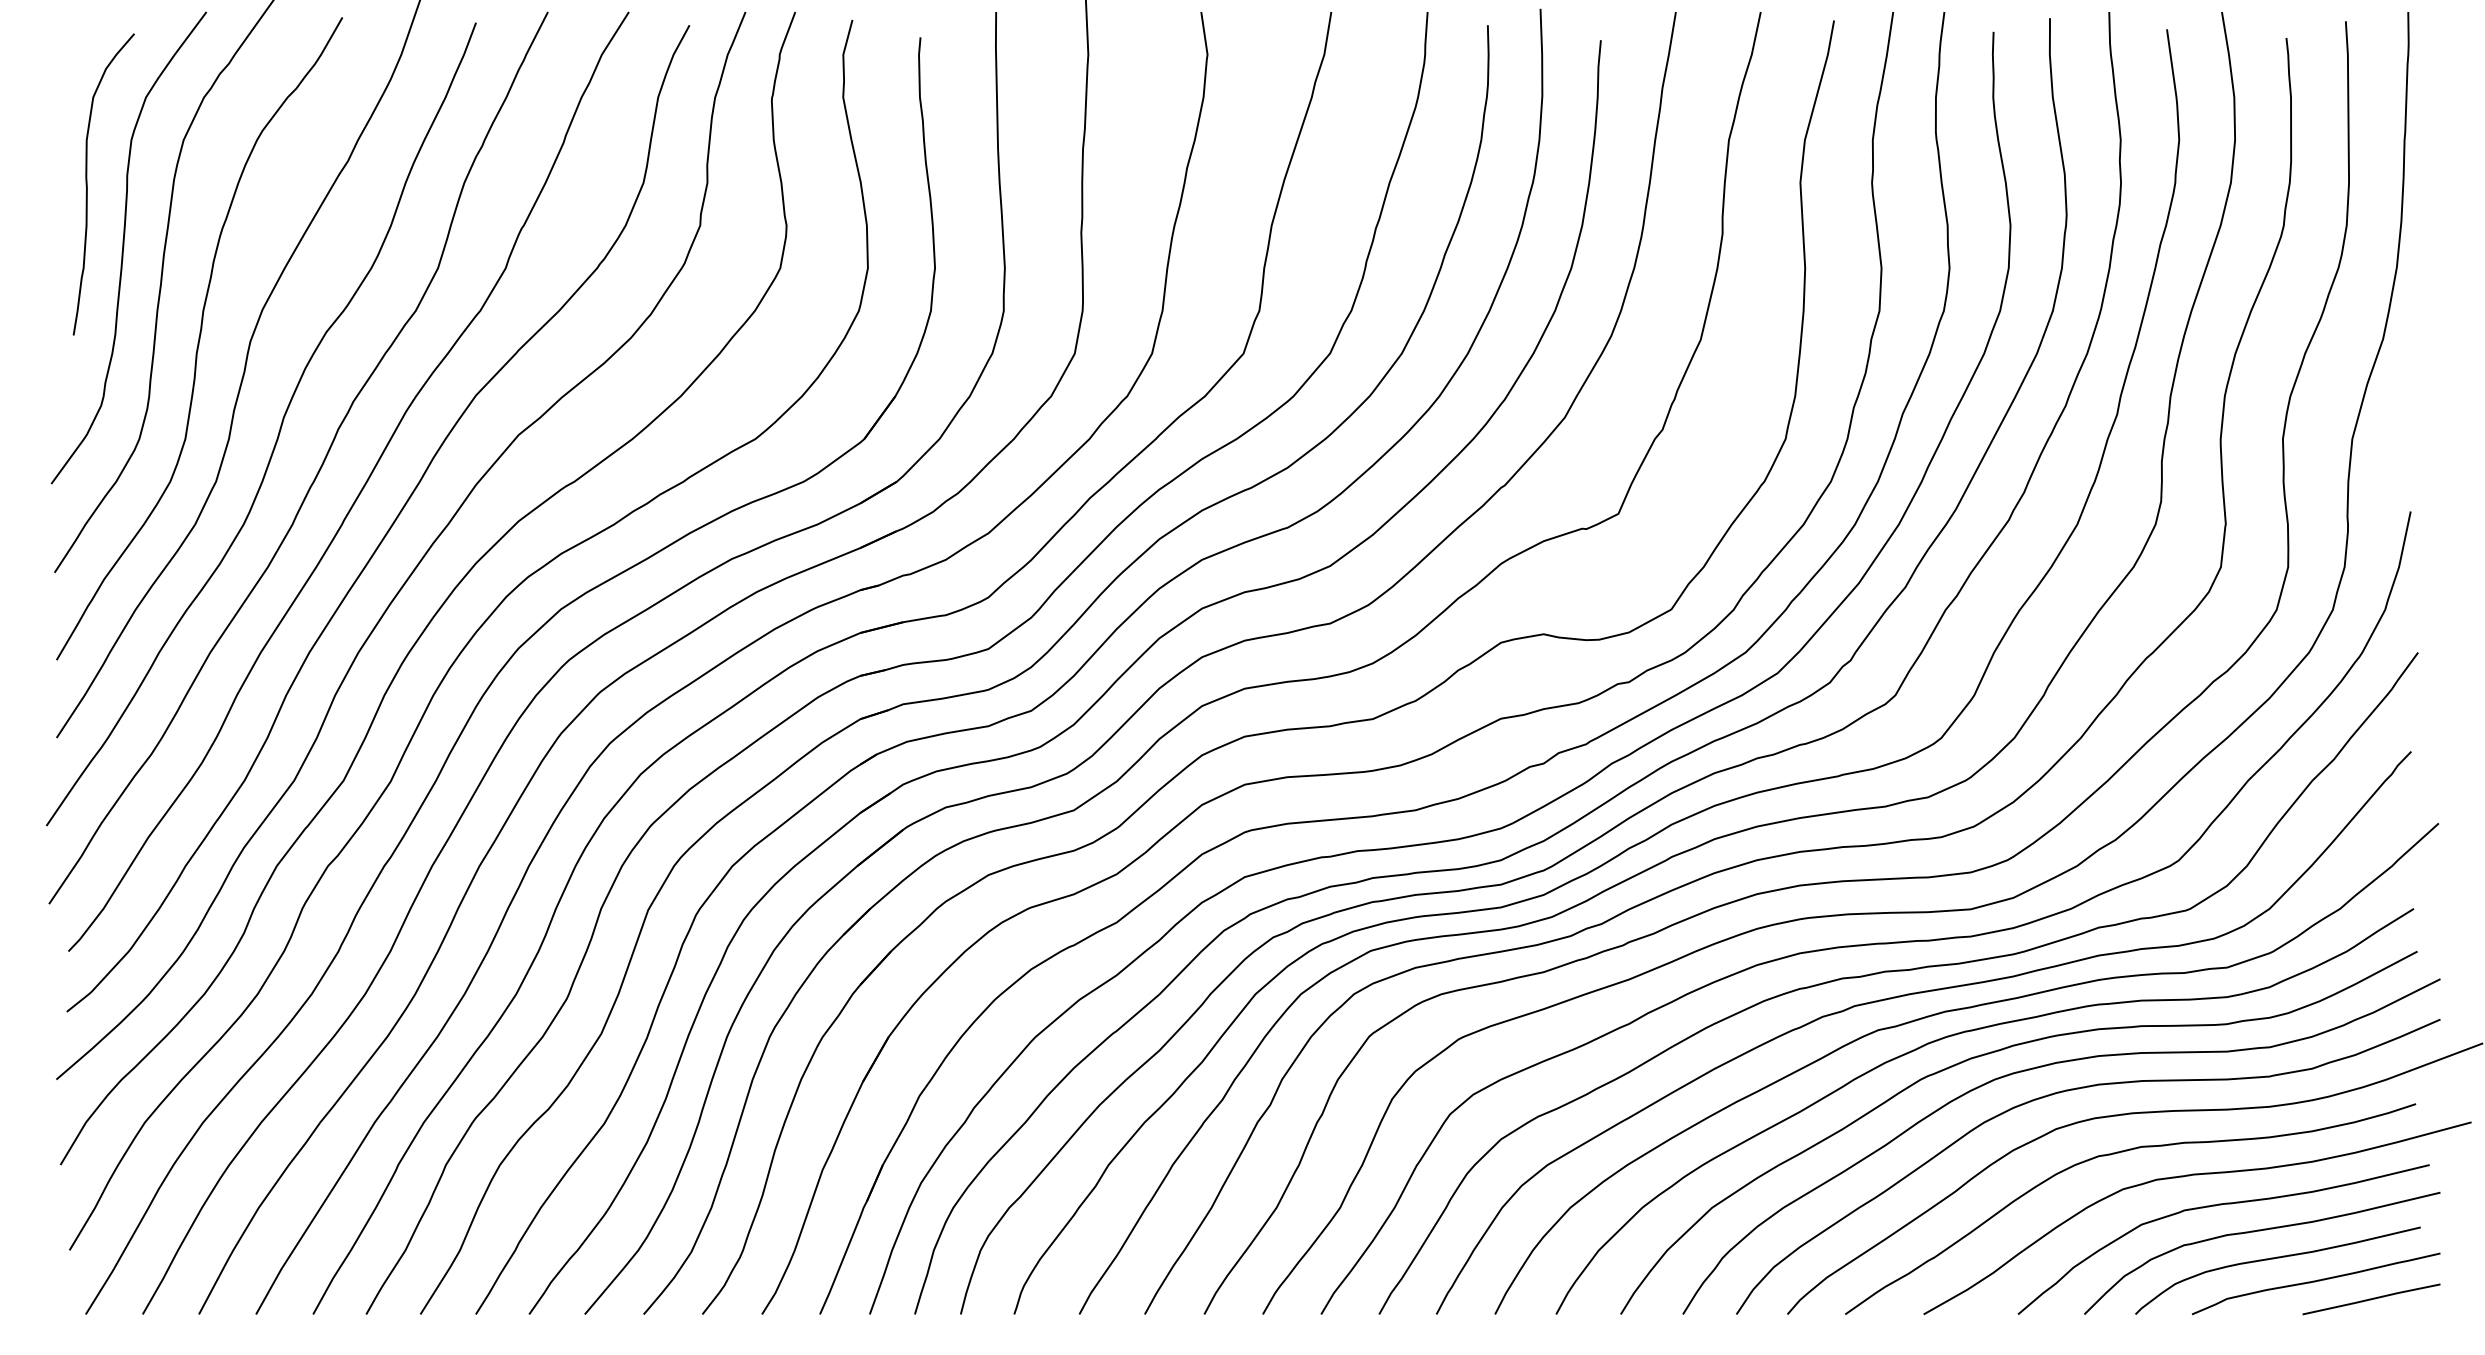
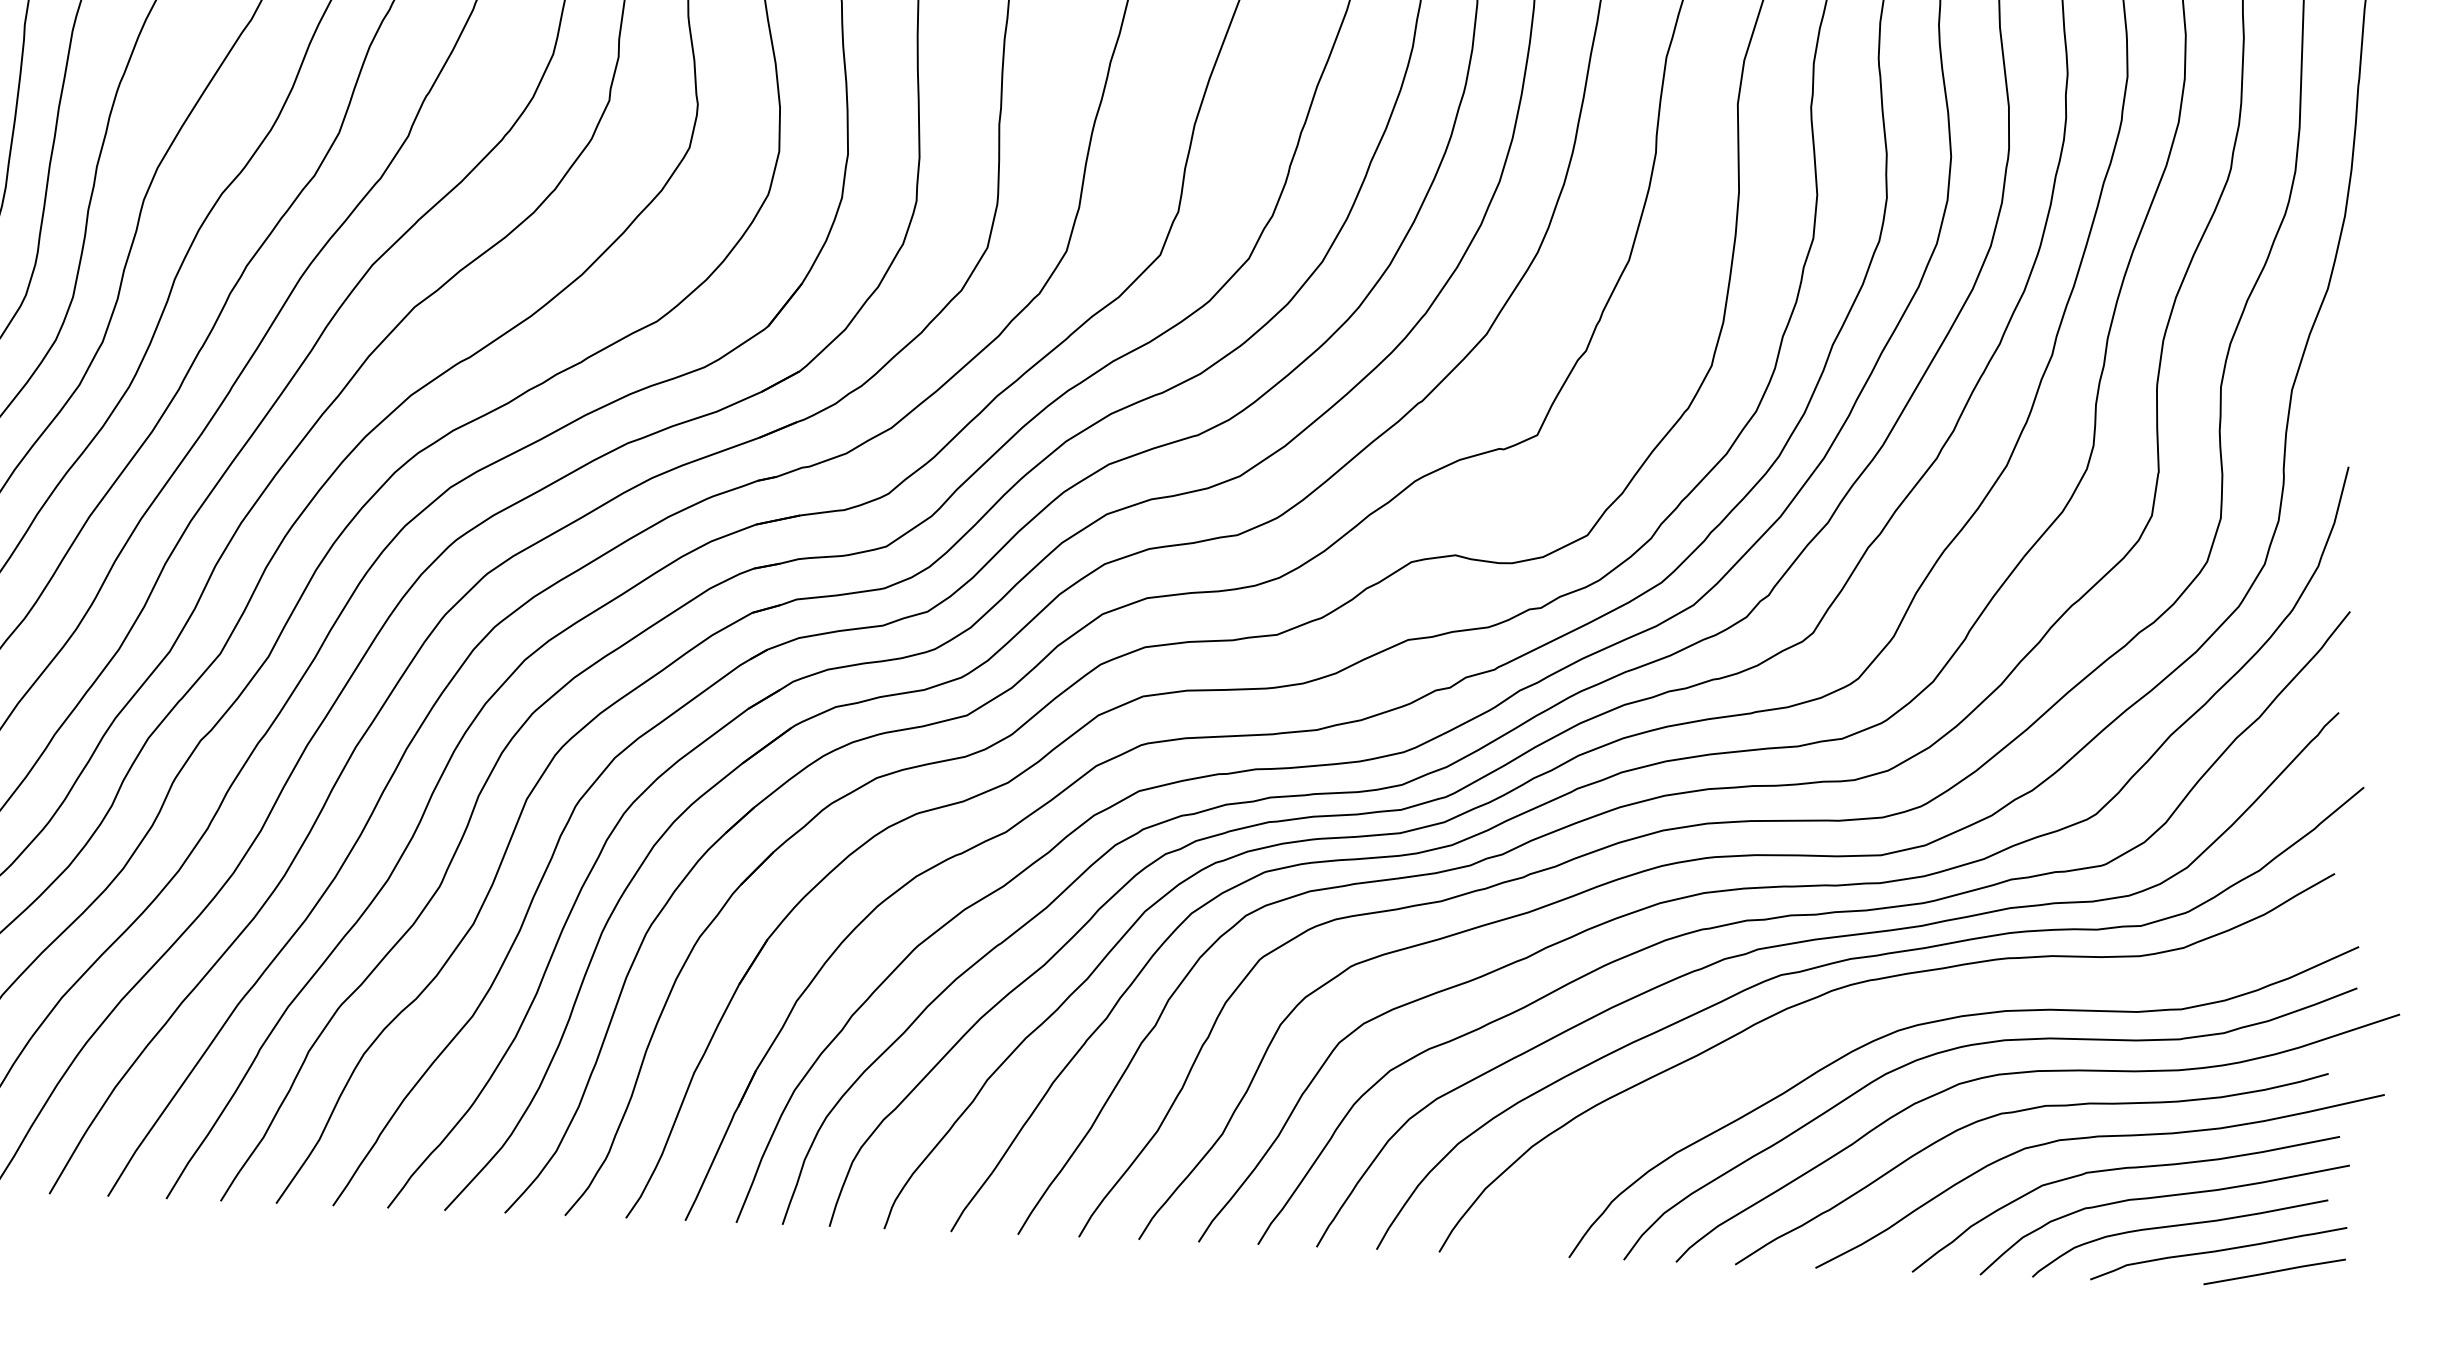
curve: (1992, 1053) -> (1897, 1003), removed

